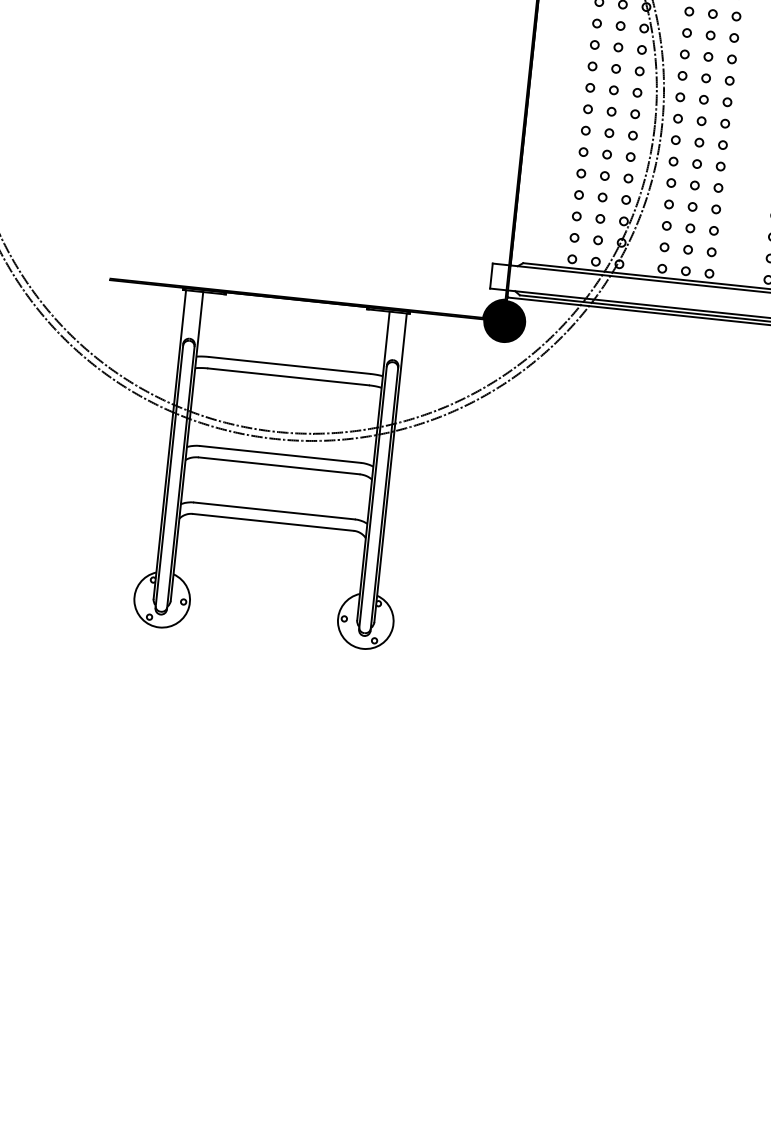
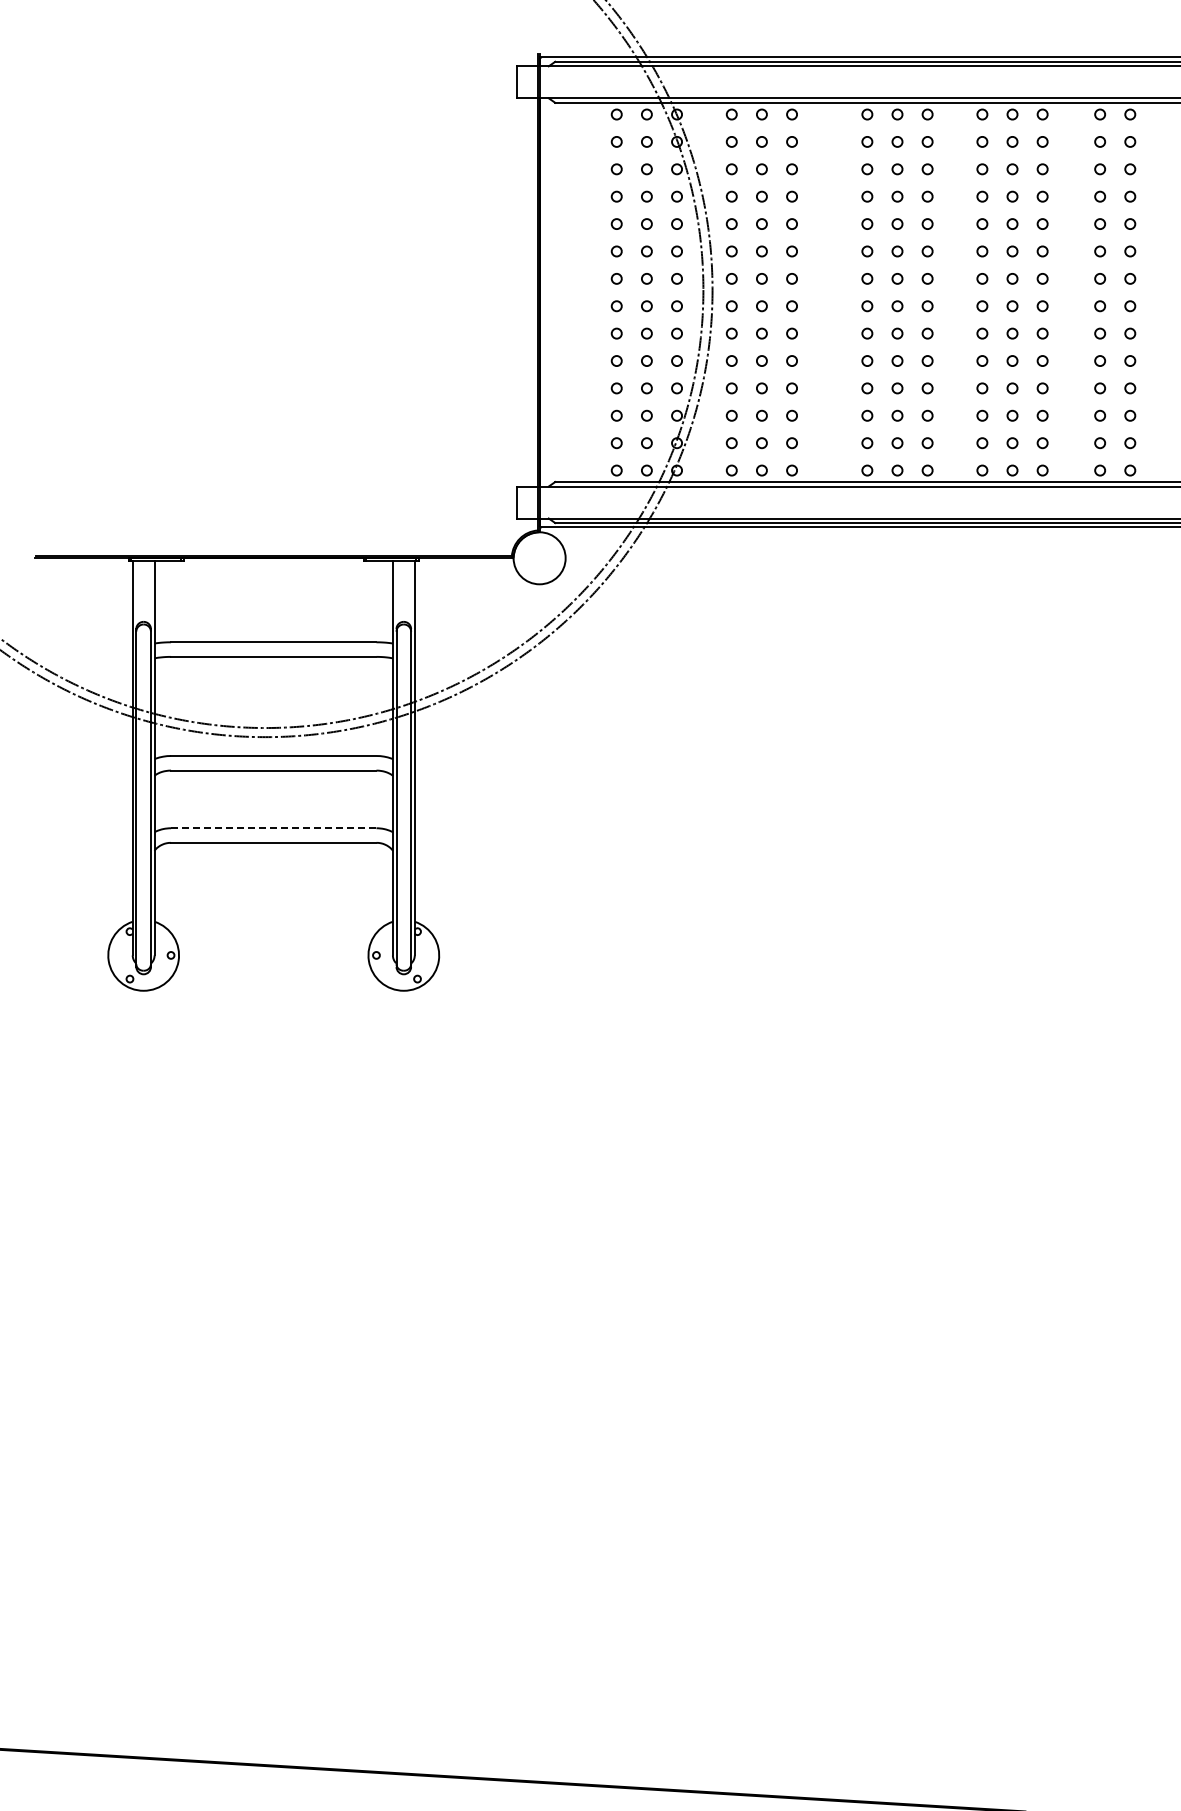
fill: (504, 321) -> (539, 558), removed
line: (274, 511) -> (273, 828), solid -> dashed

